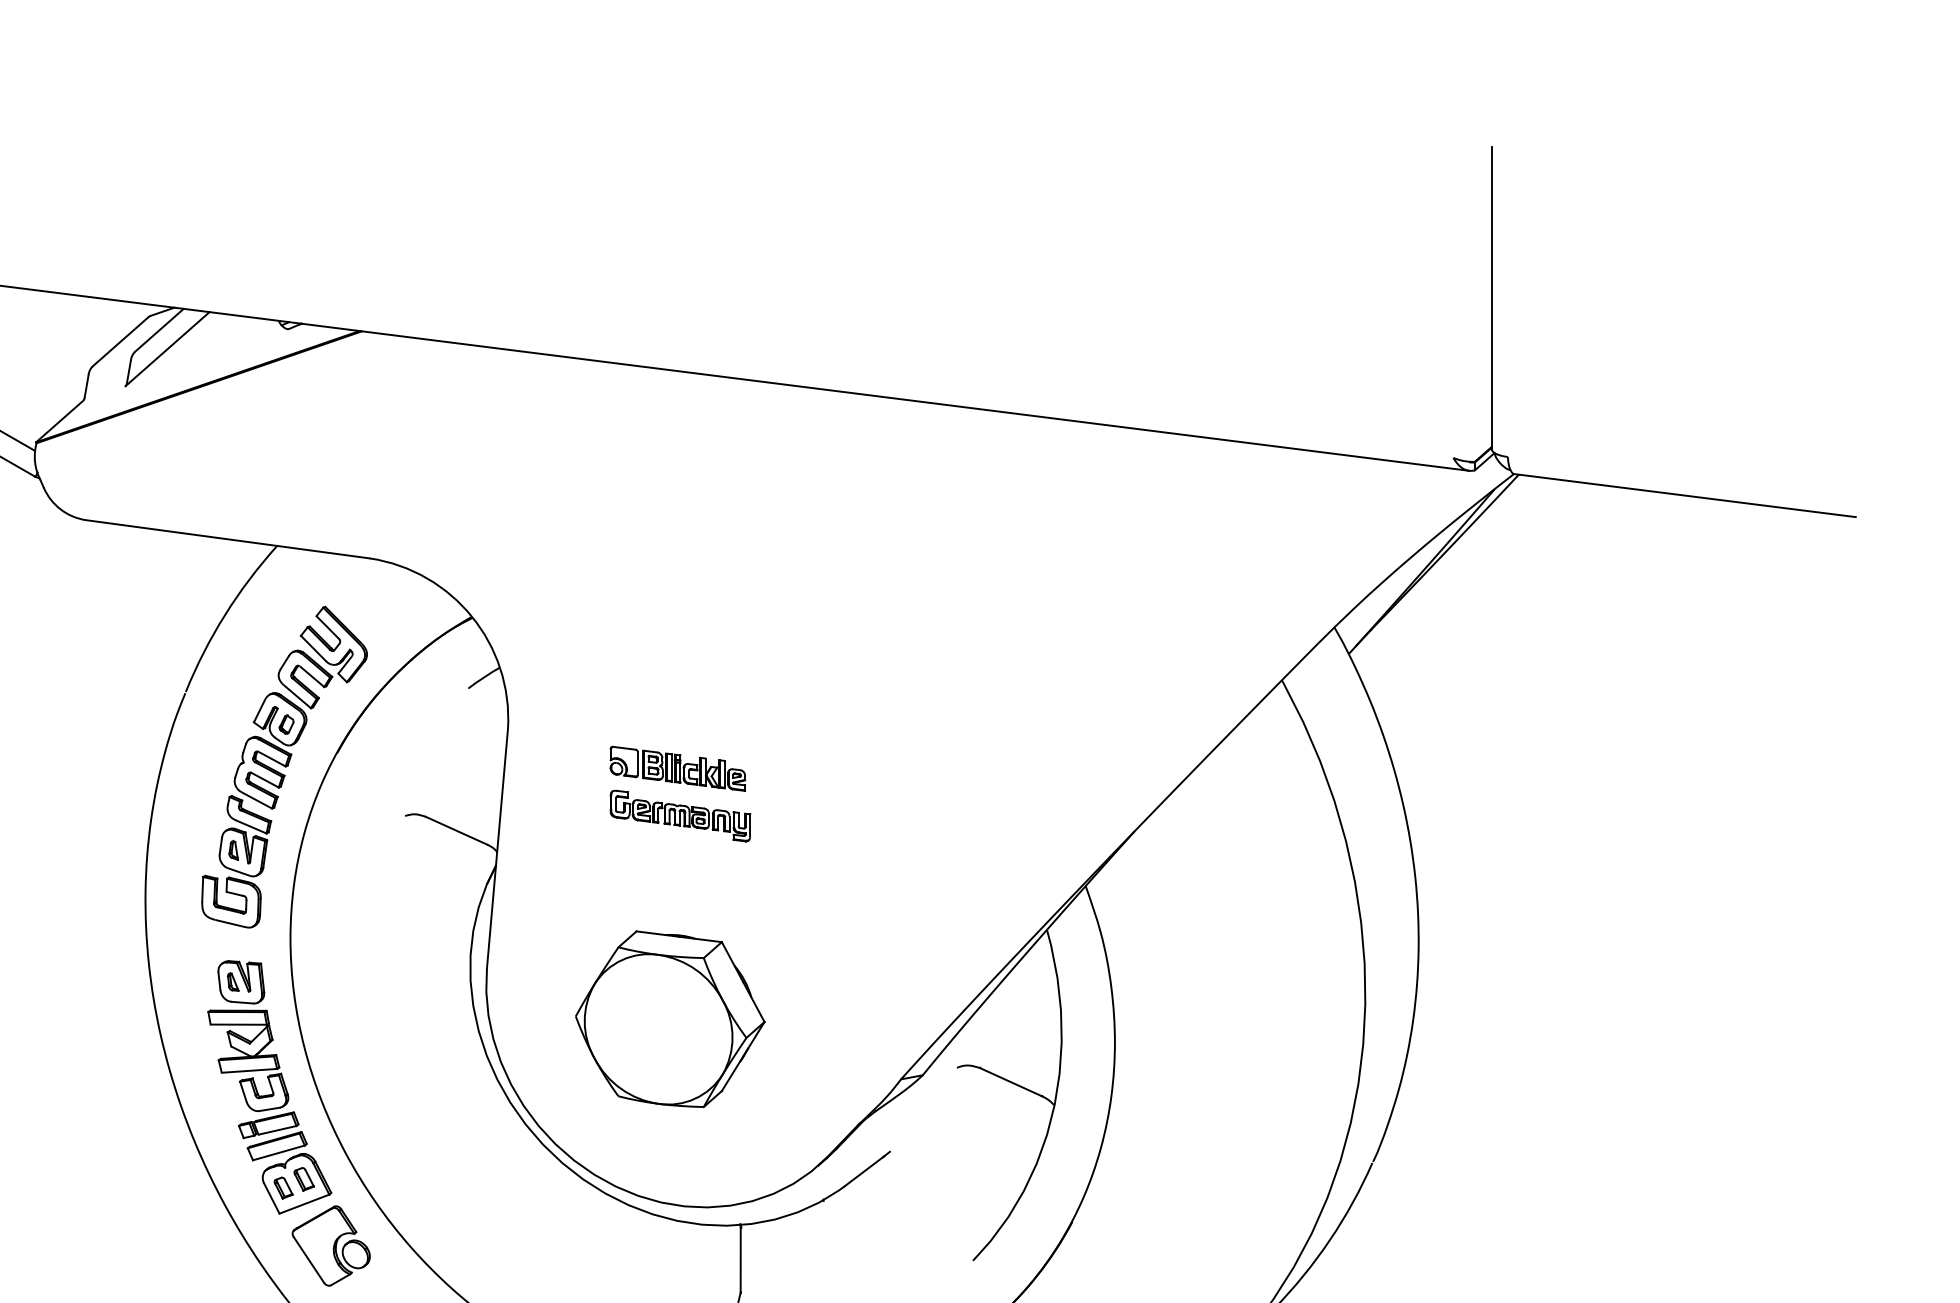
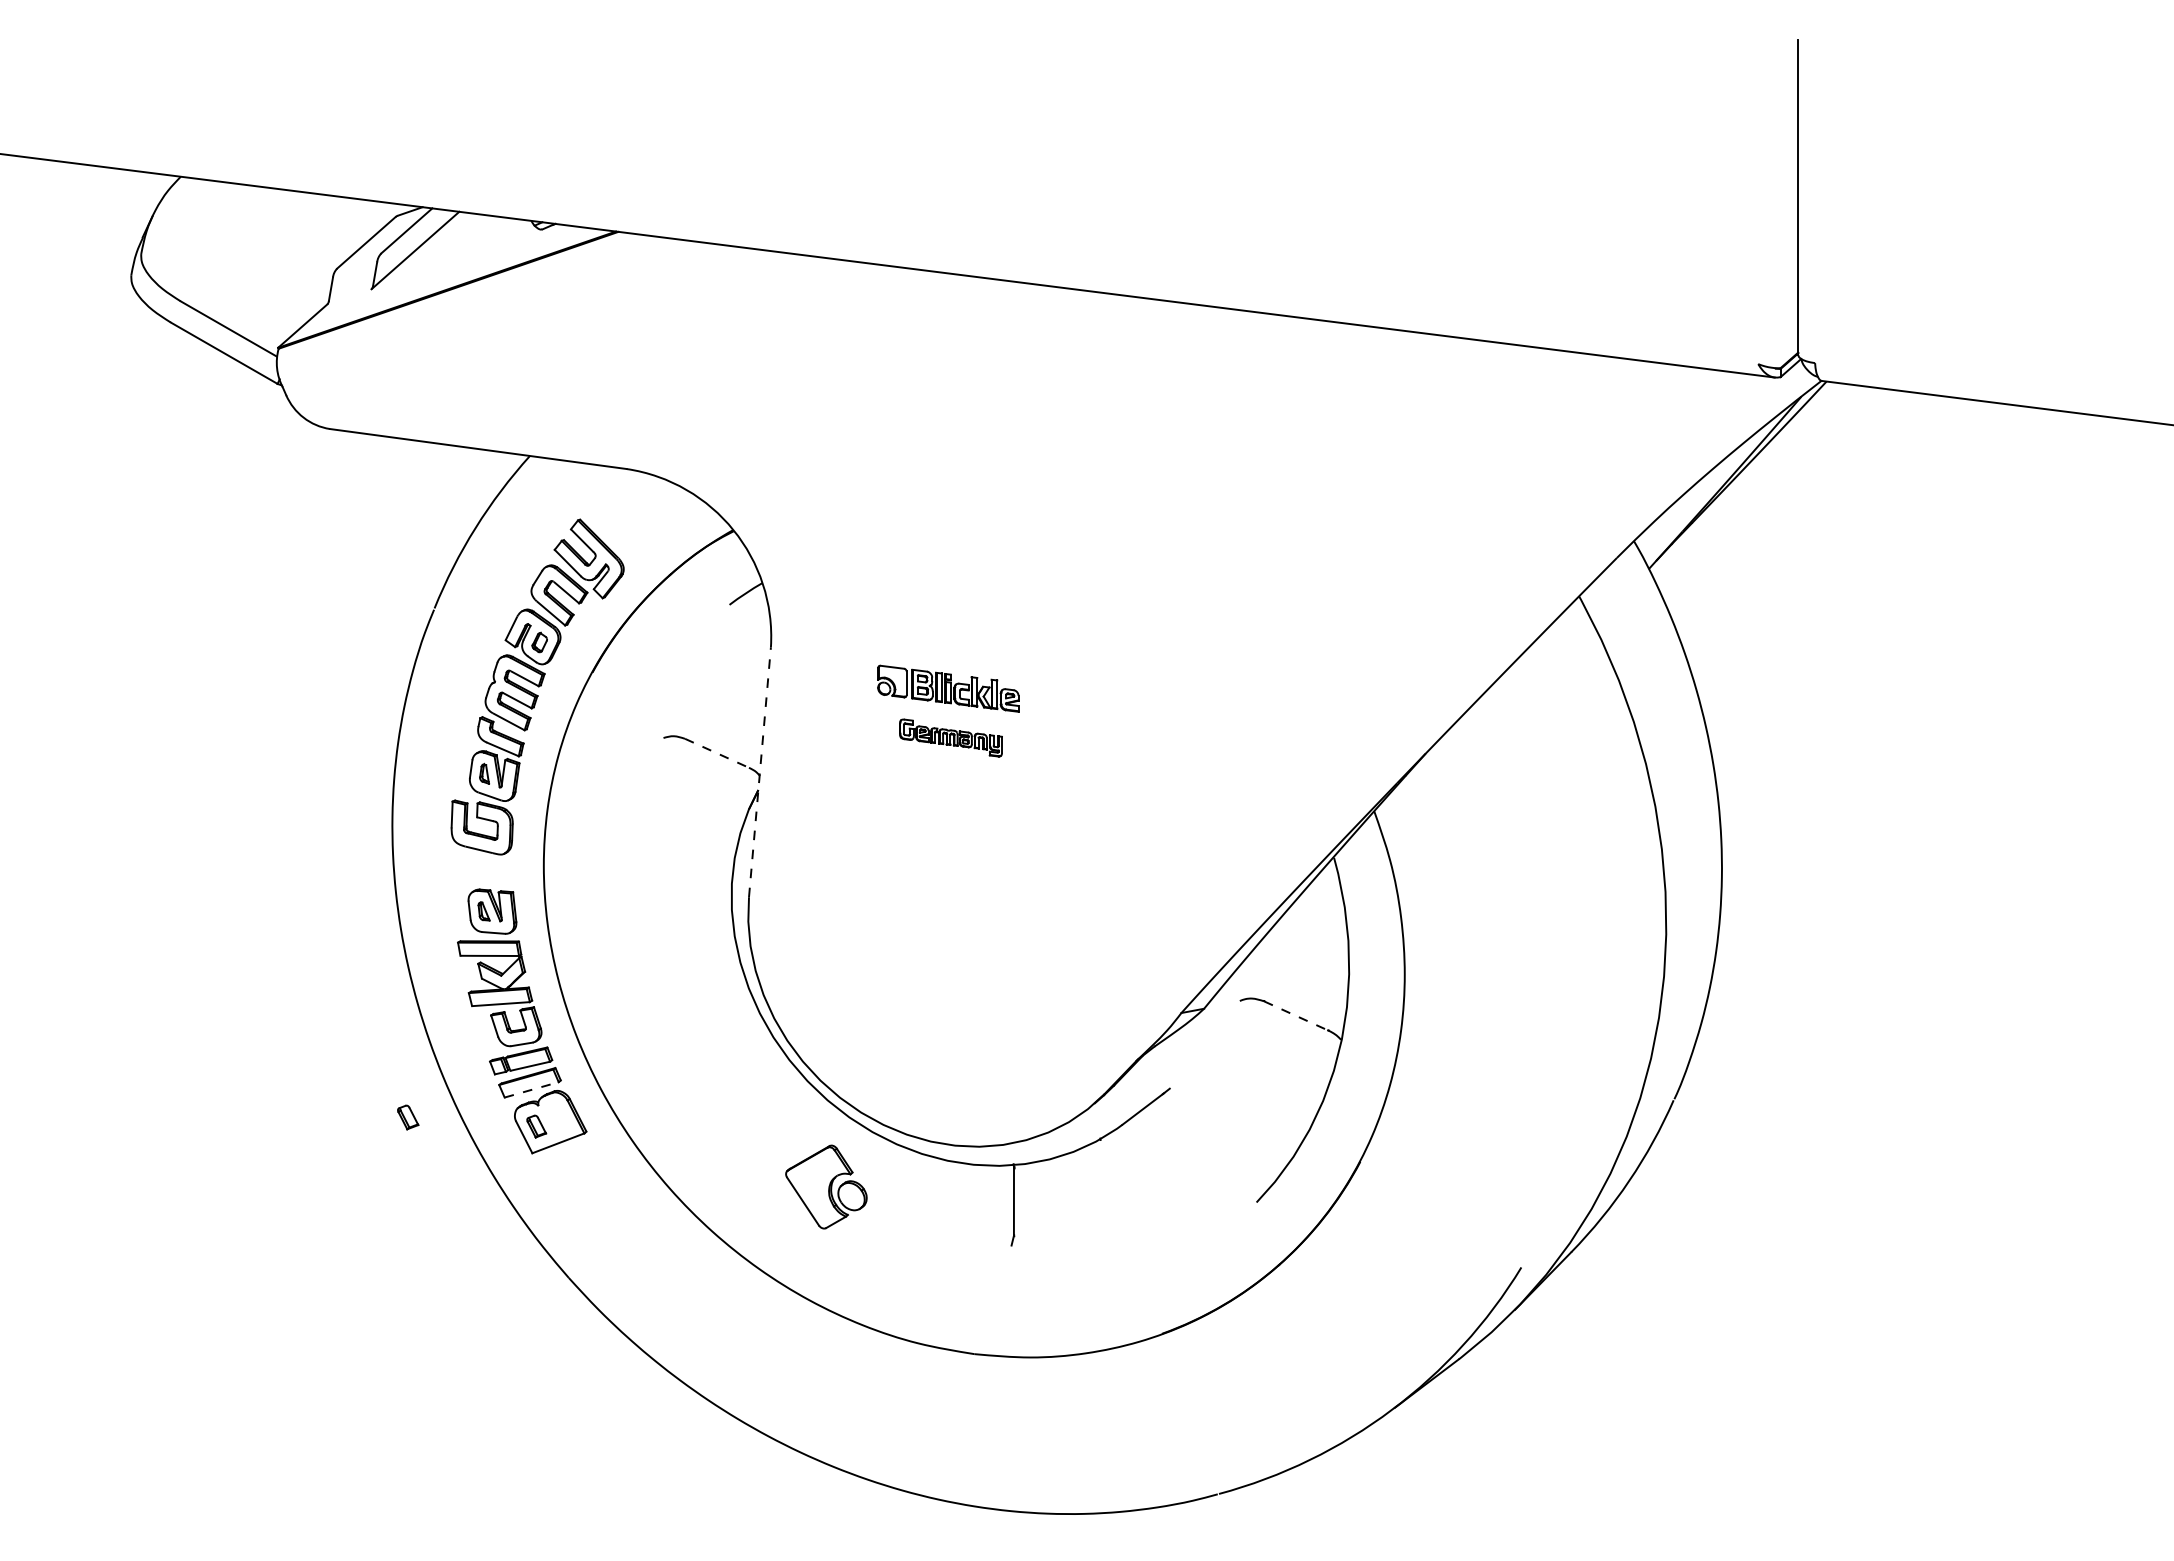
part: (679, 815) -> (950, 737), size x0.7
line: (456, 830) -> (717, 753), solid -> dashed
line: (497, 848) -> (760, 771), solid -> dashed
part: (670, 1018) -> (940, 949), removed
line: (1011, 1082) -> (1296, 1016), solid -> dashed
line: (279, 1152) -> (532, 1089), solid -> dashed
part: (304, 1179) -> (408, 1117), moved
part: (331, 1245) -> (826, 1186), moved

